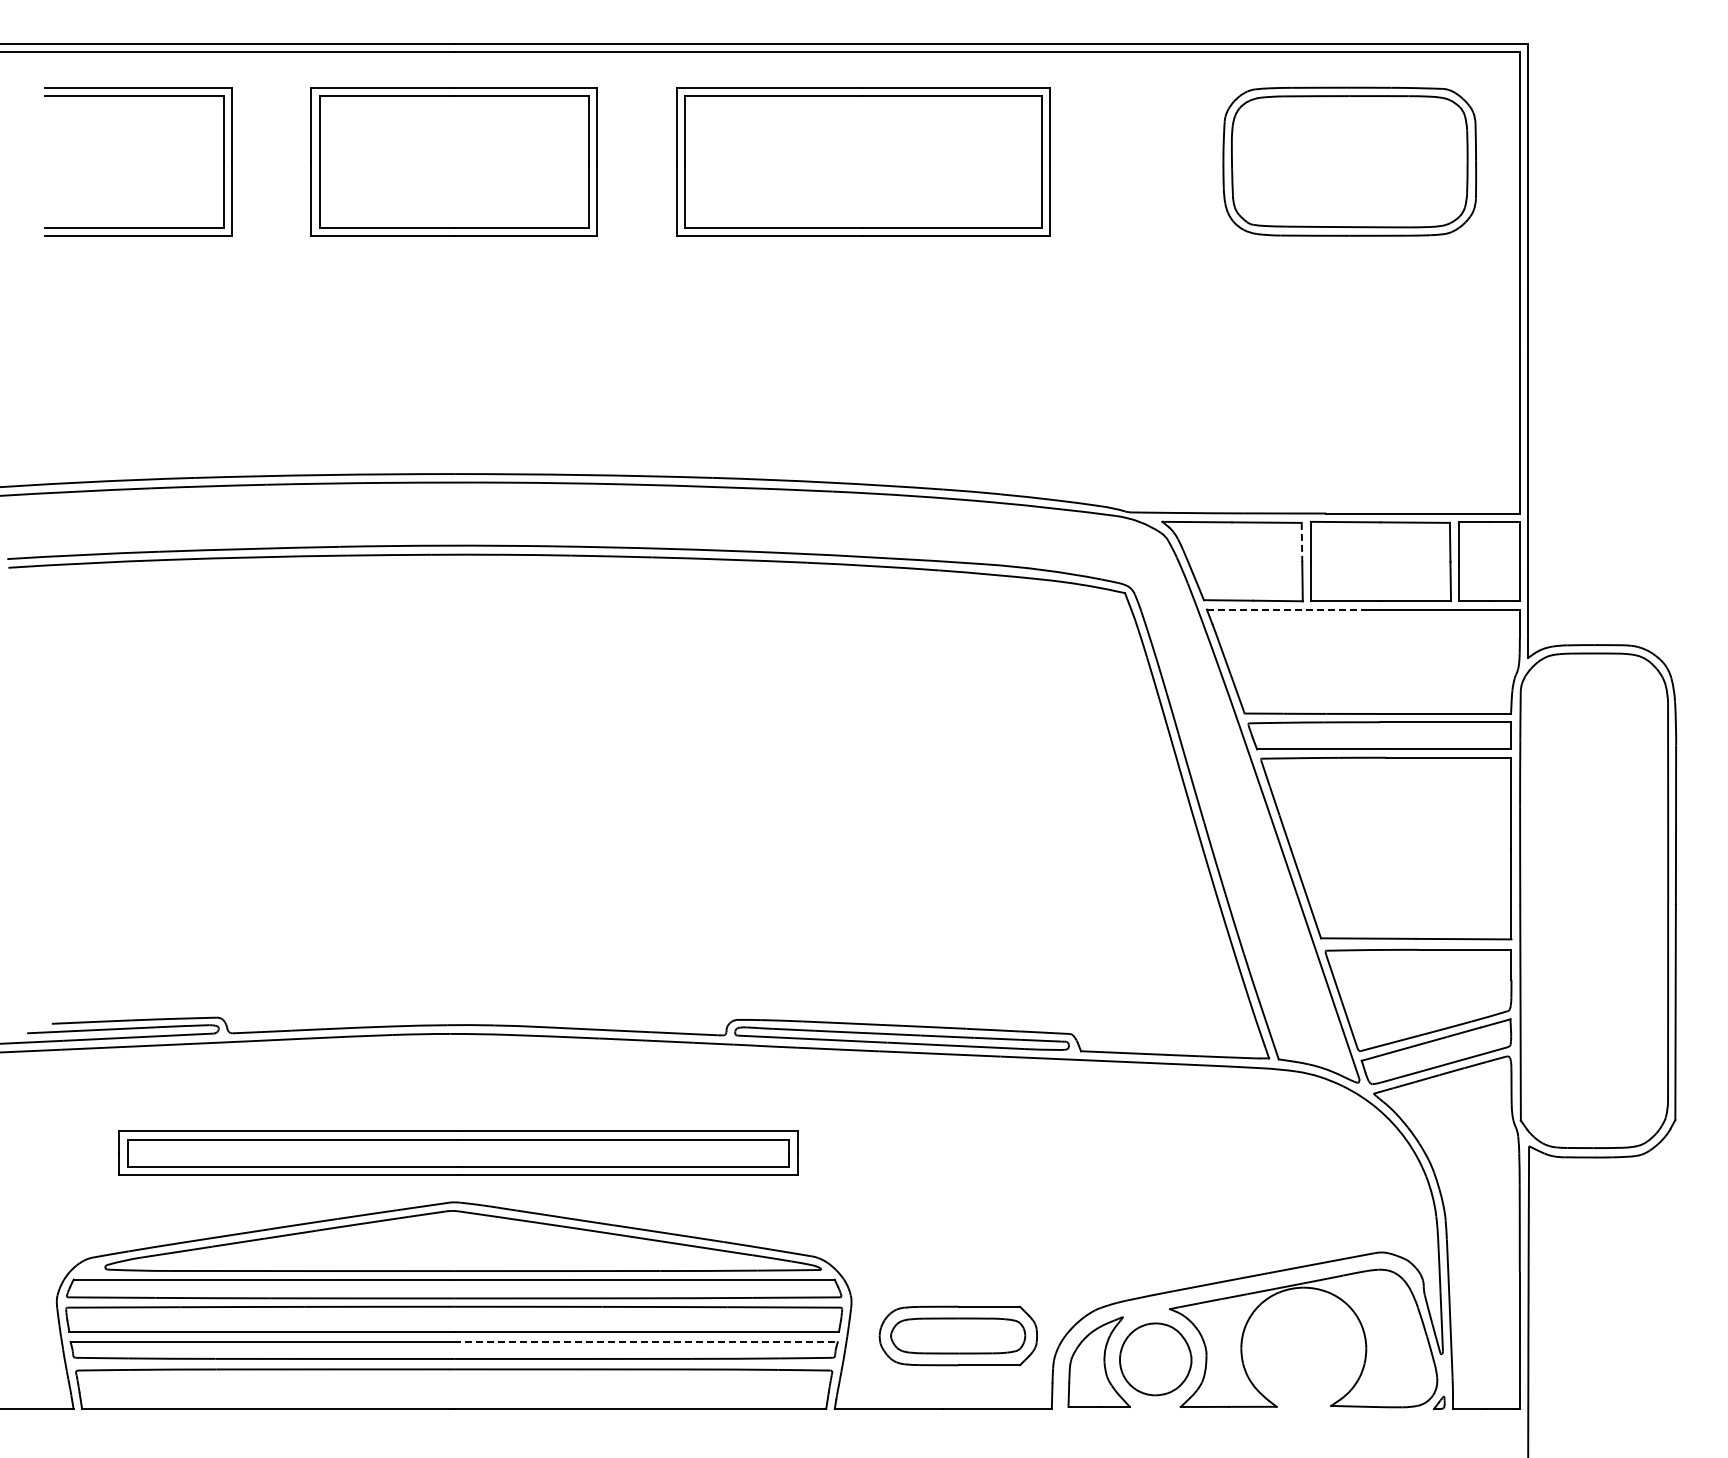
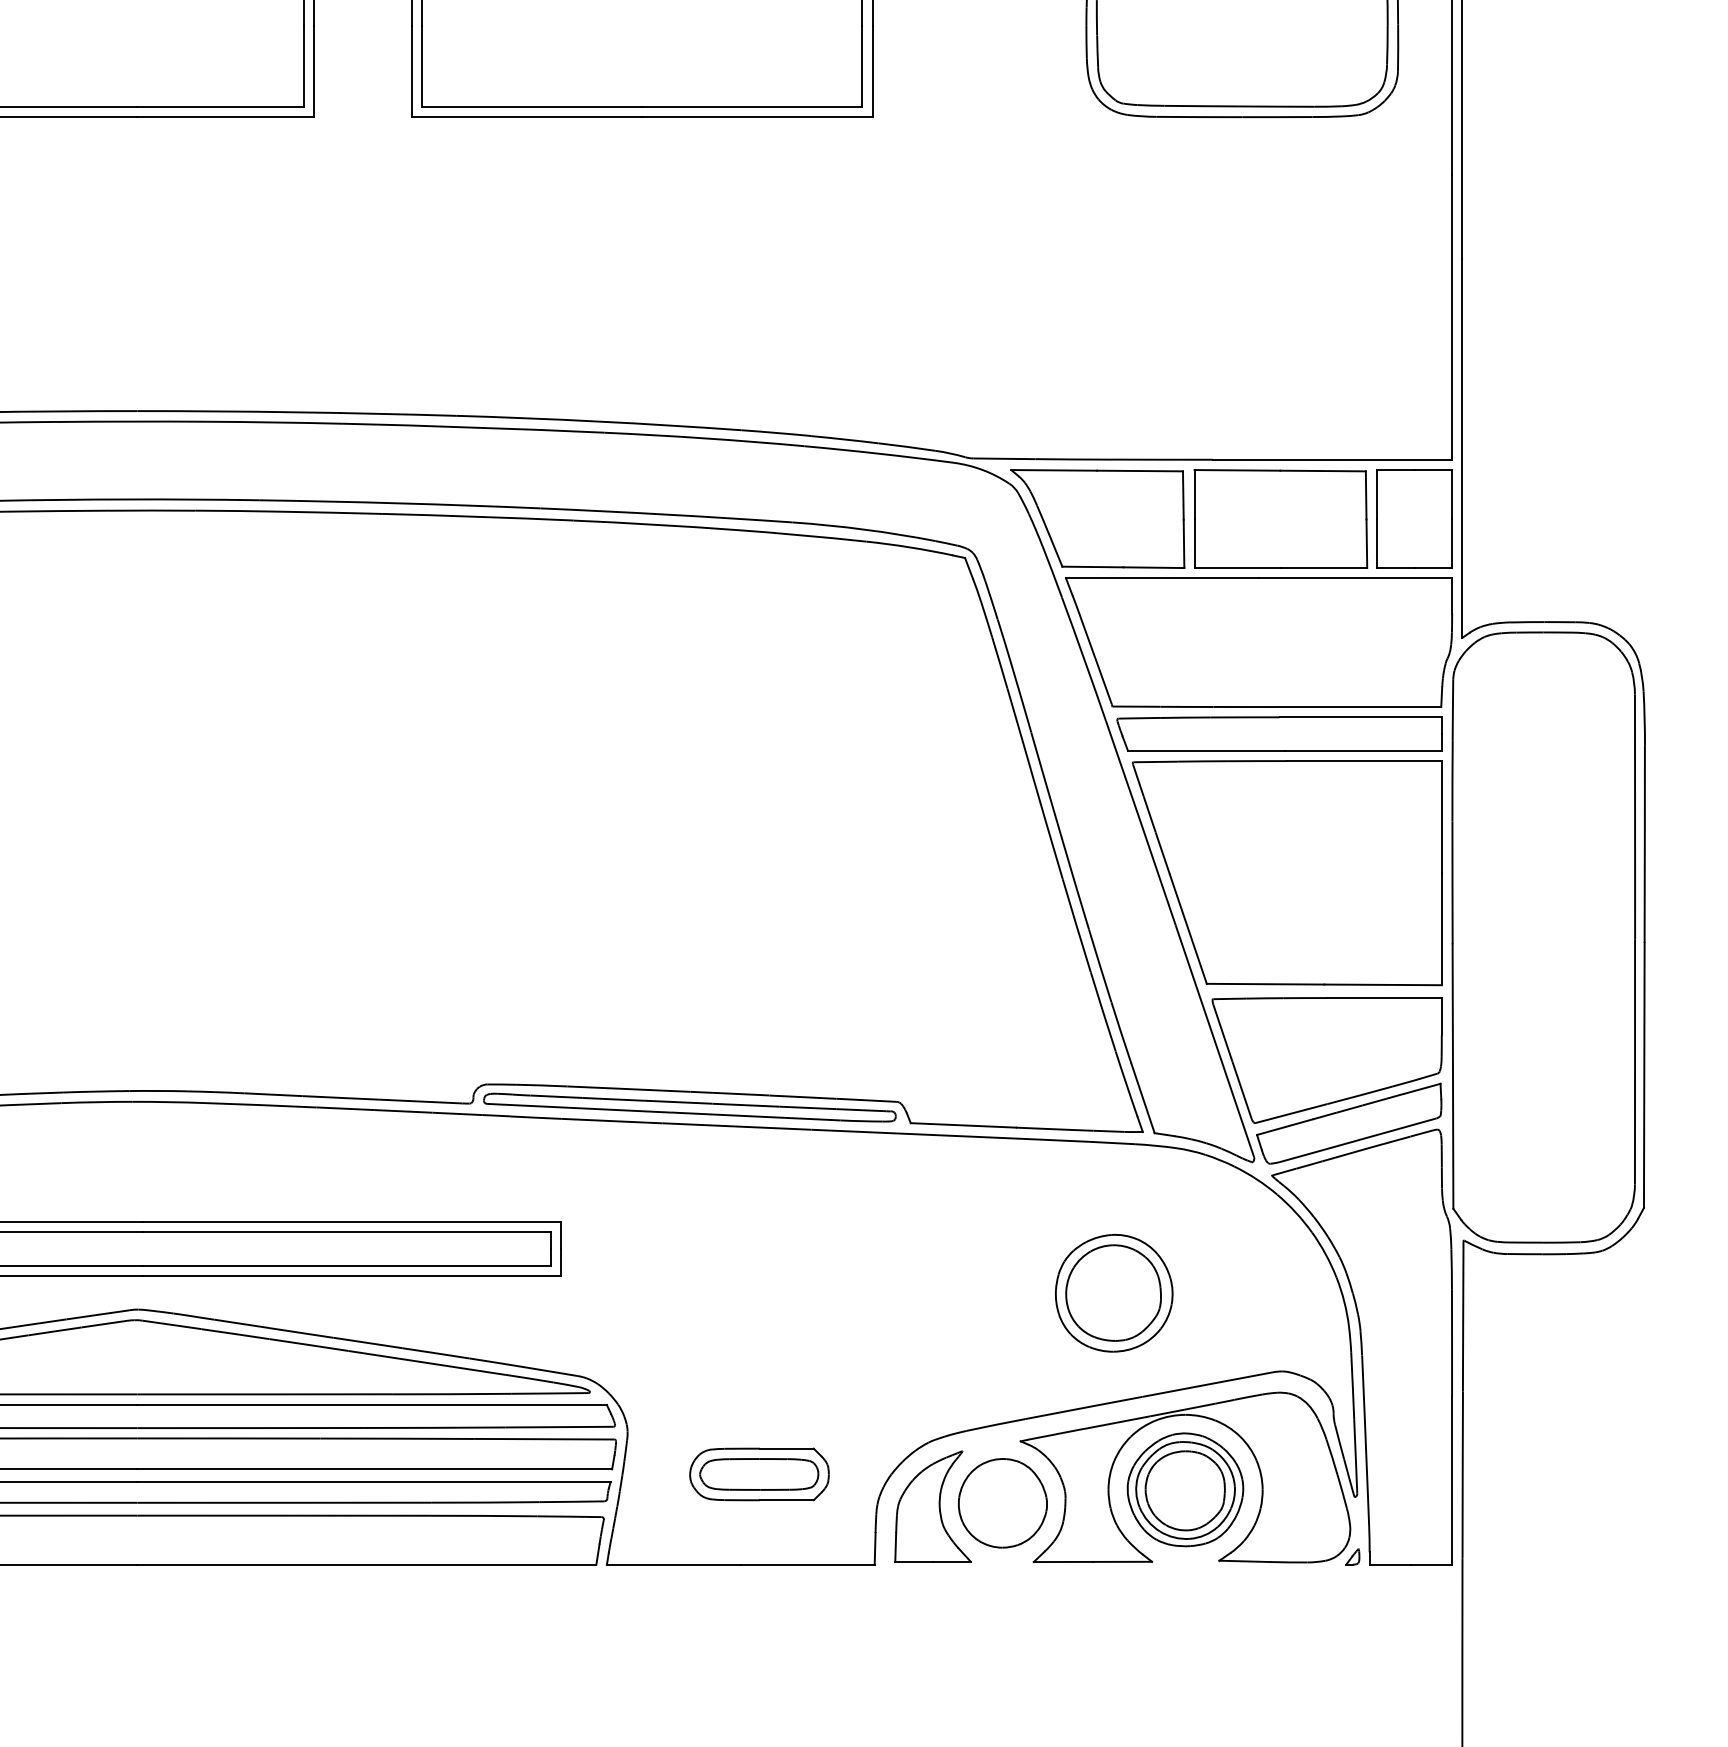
line: (1301, 542) -> (1182, 495), dashed -> solid
line: (1285, 609) -> (1162, 578), dashed -> solid
part: (1245, 1188) -> (1113, 1292), added
part: (958, 1335) -> (759, 1473), size x0.71
line: (645, 1342) -> (373, 1482), dashed -> solid
part: (1303, 1348) -> (1185, 1489), added

